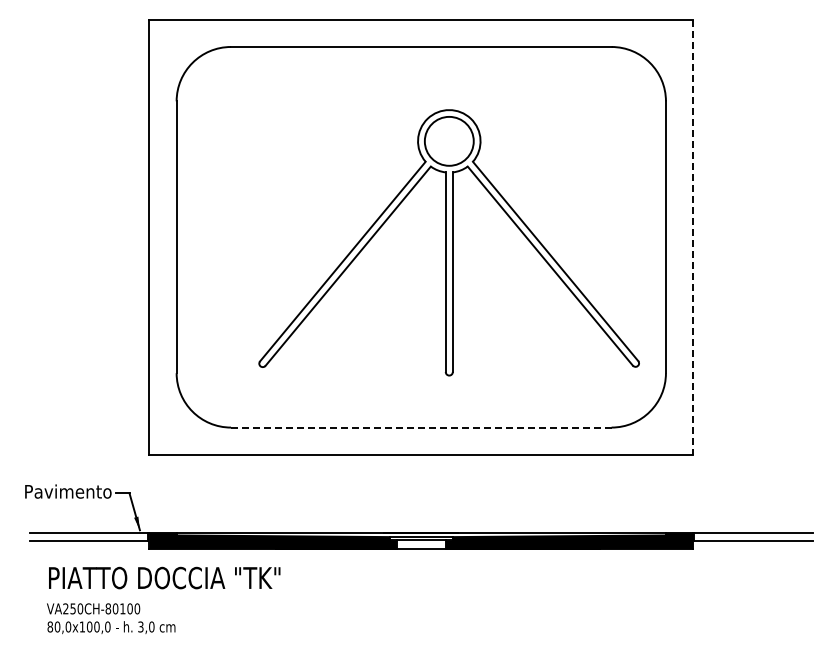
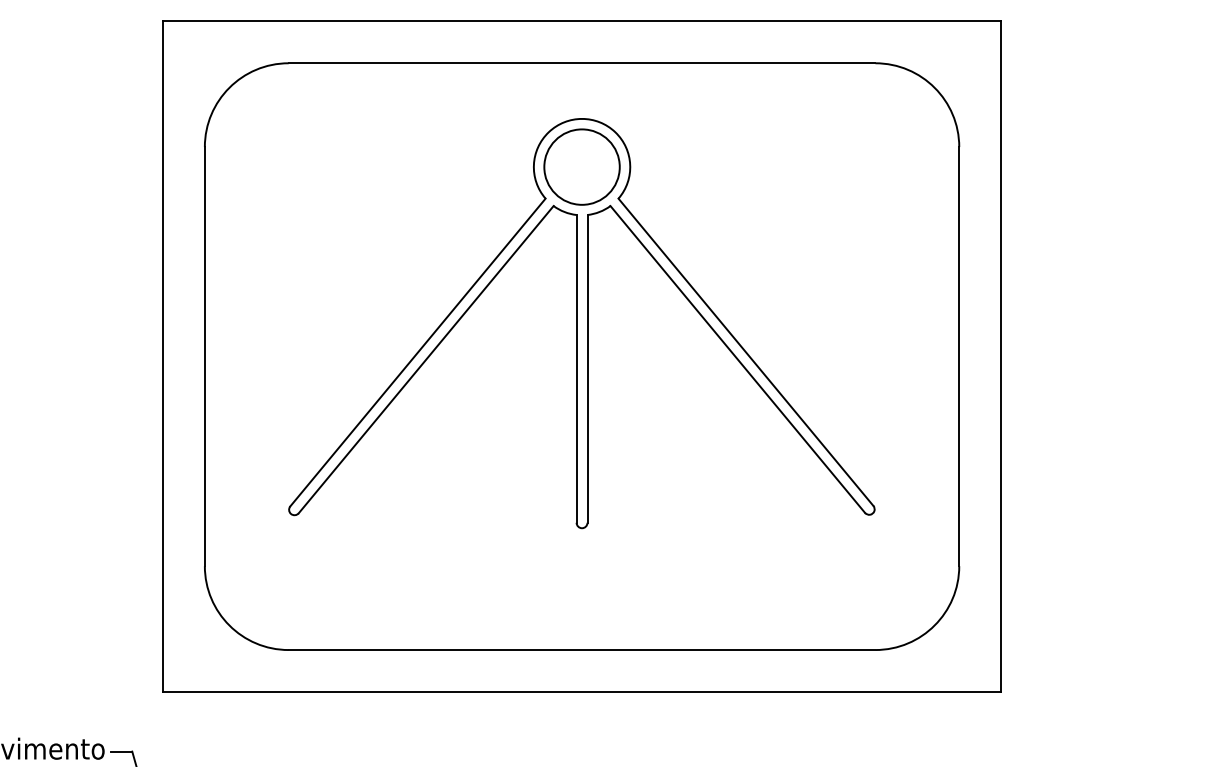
line: (693, 237) -> (1001, 356), dashed -> solid
part: (448, 242) -> (580, 323), moved
line: (420, 427) -> (580, 649), dashed -> solid

